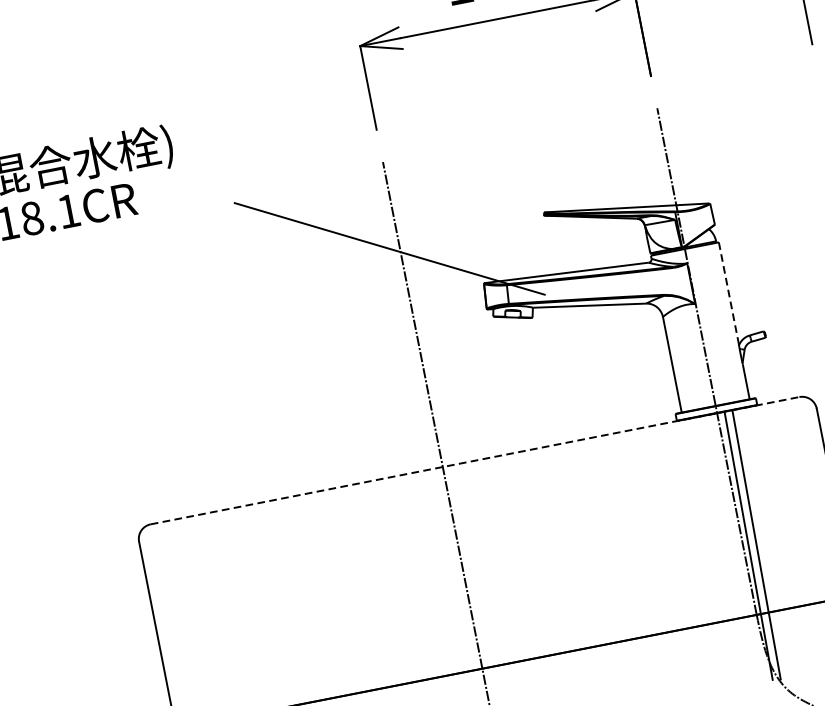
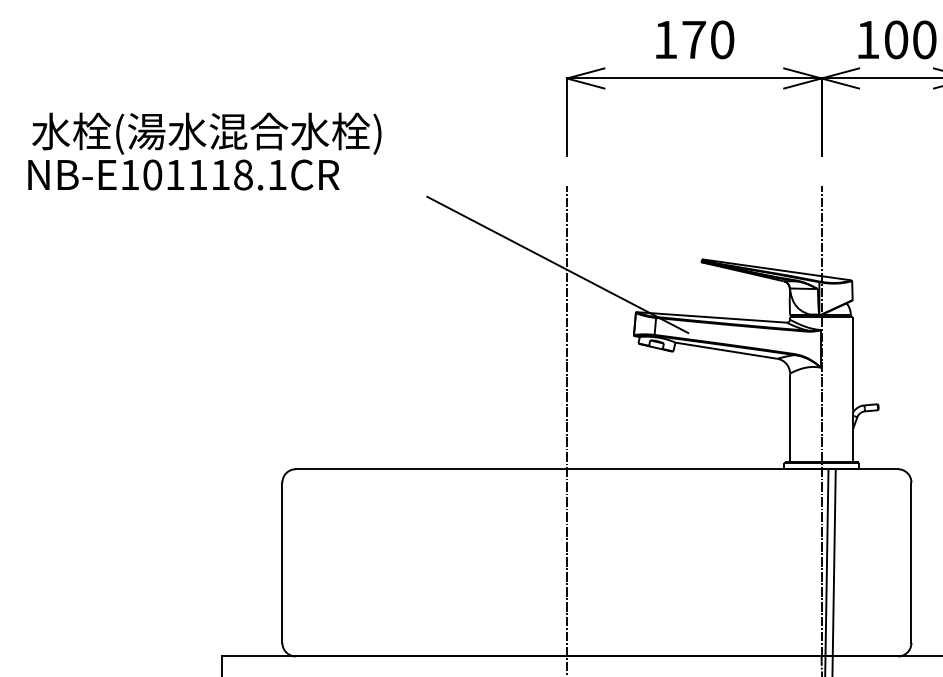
line: (729, 292) -> (853, 363), dashed -> solid
line: (475, 460) -> (597, 469), dashed -> solid

